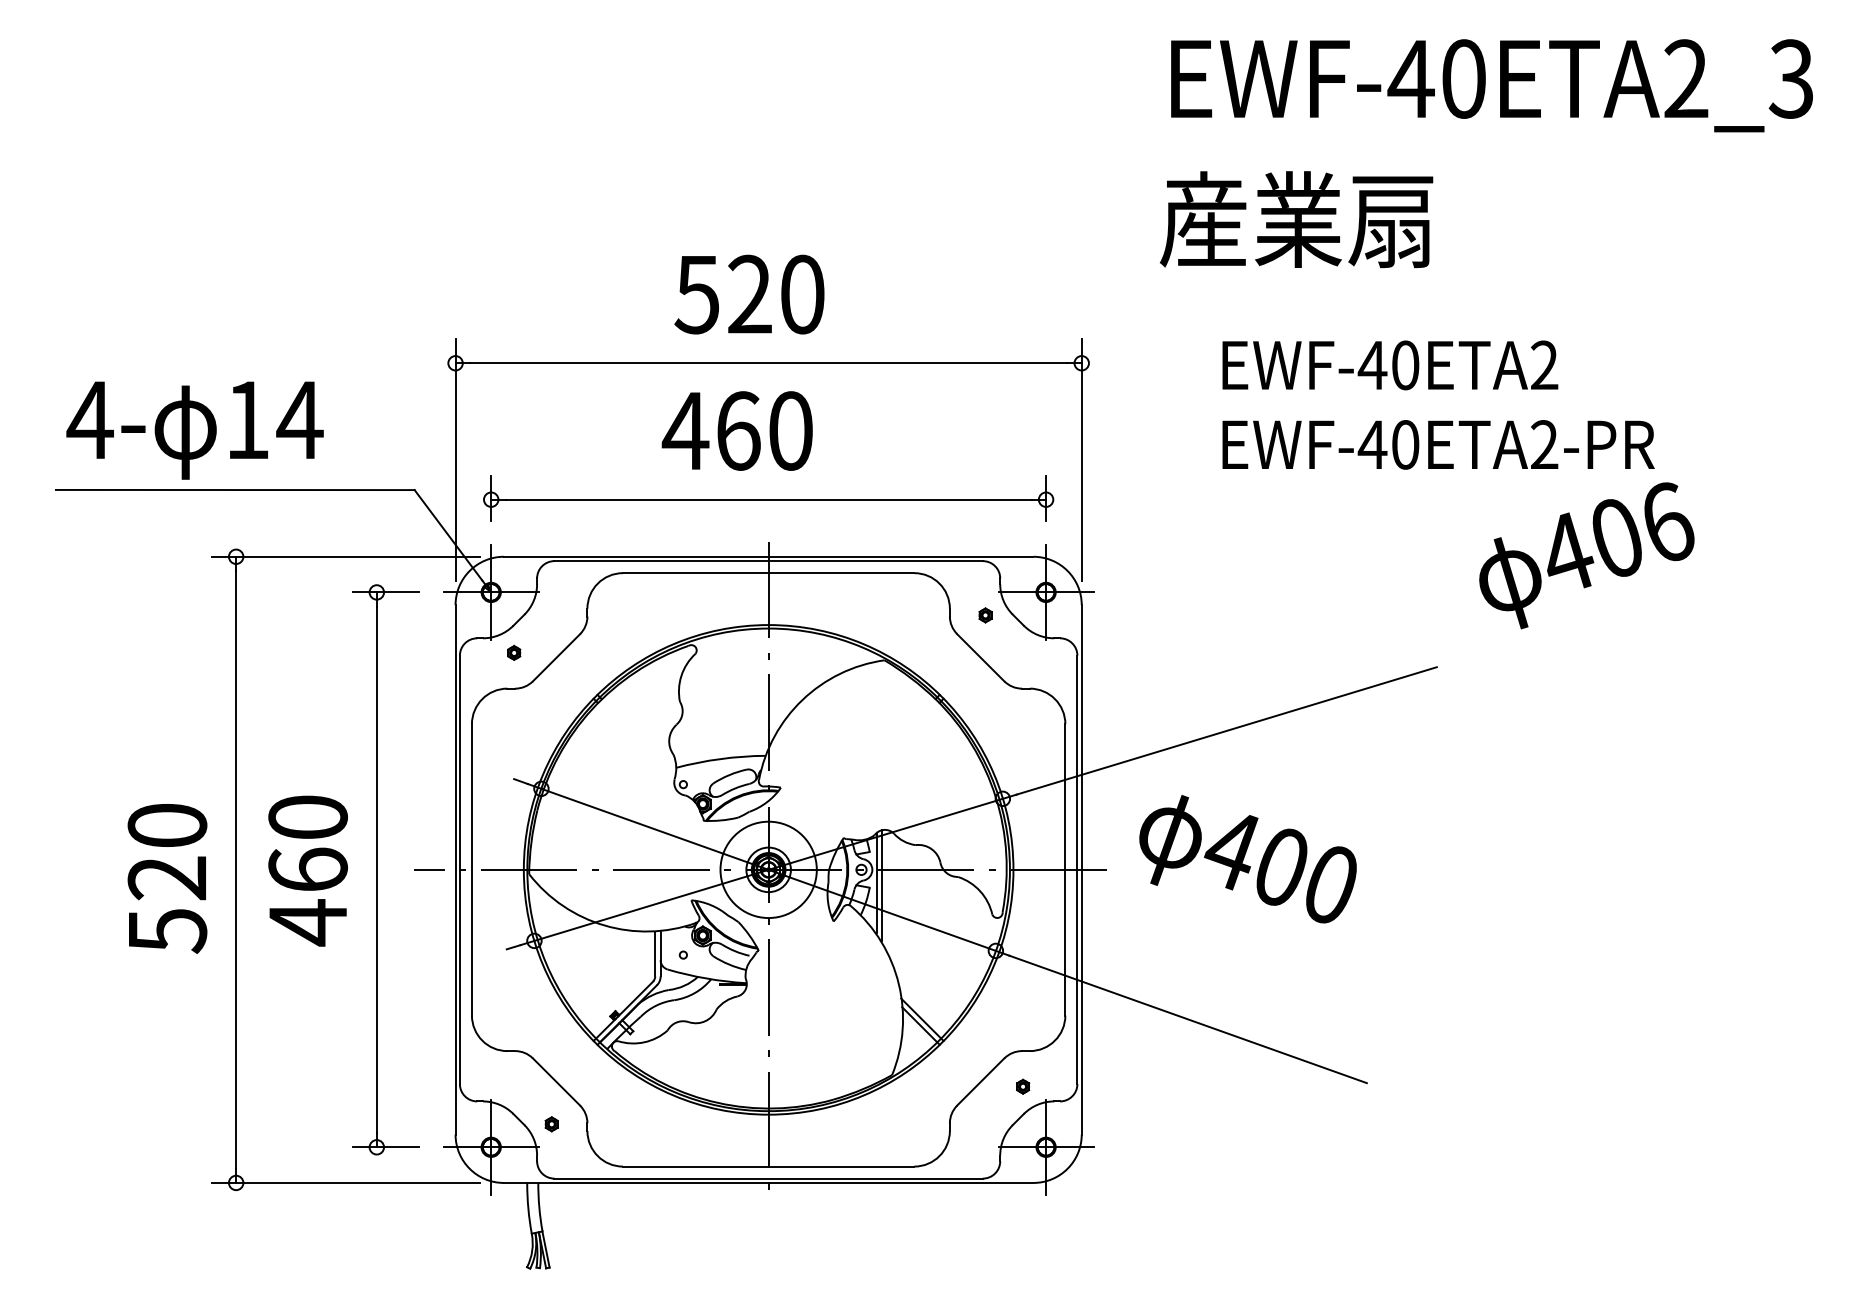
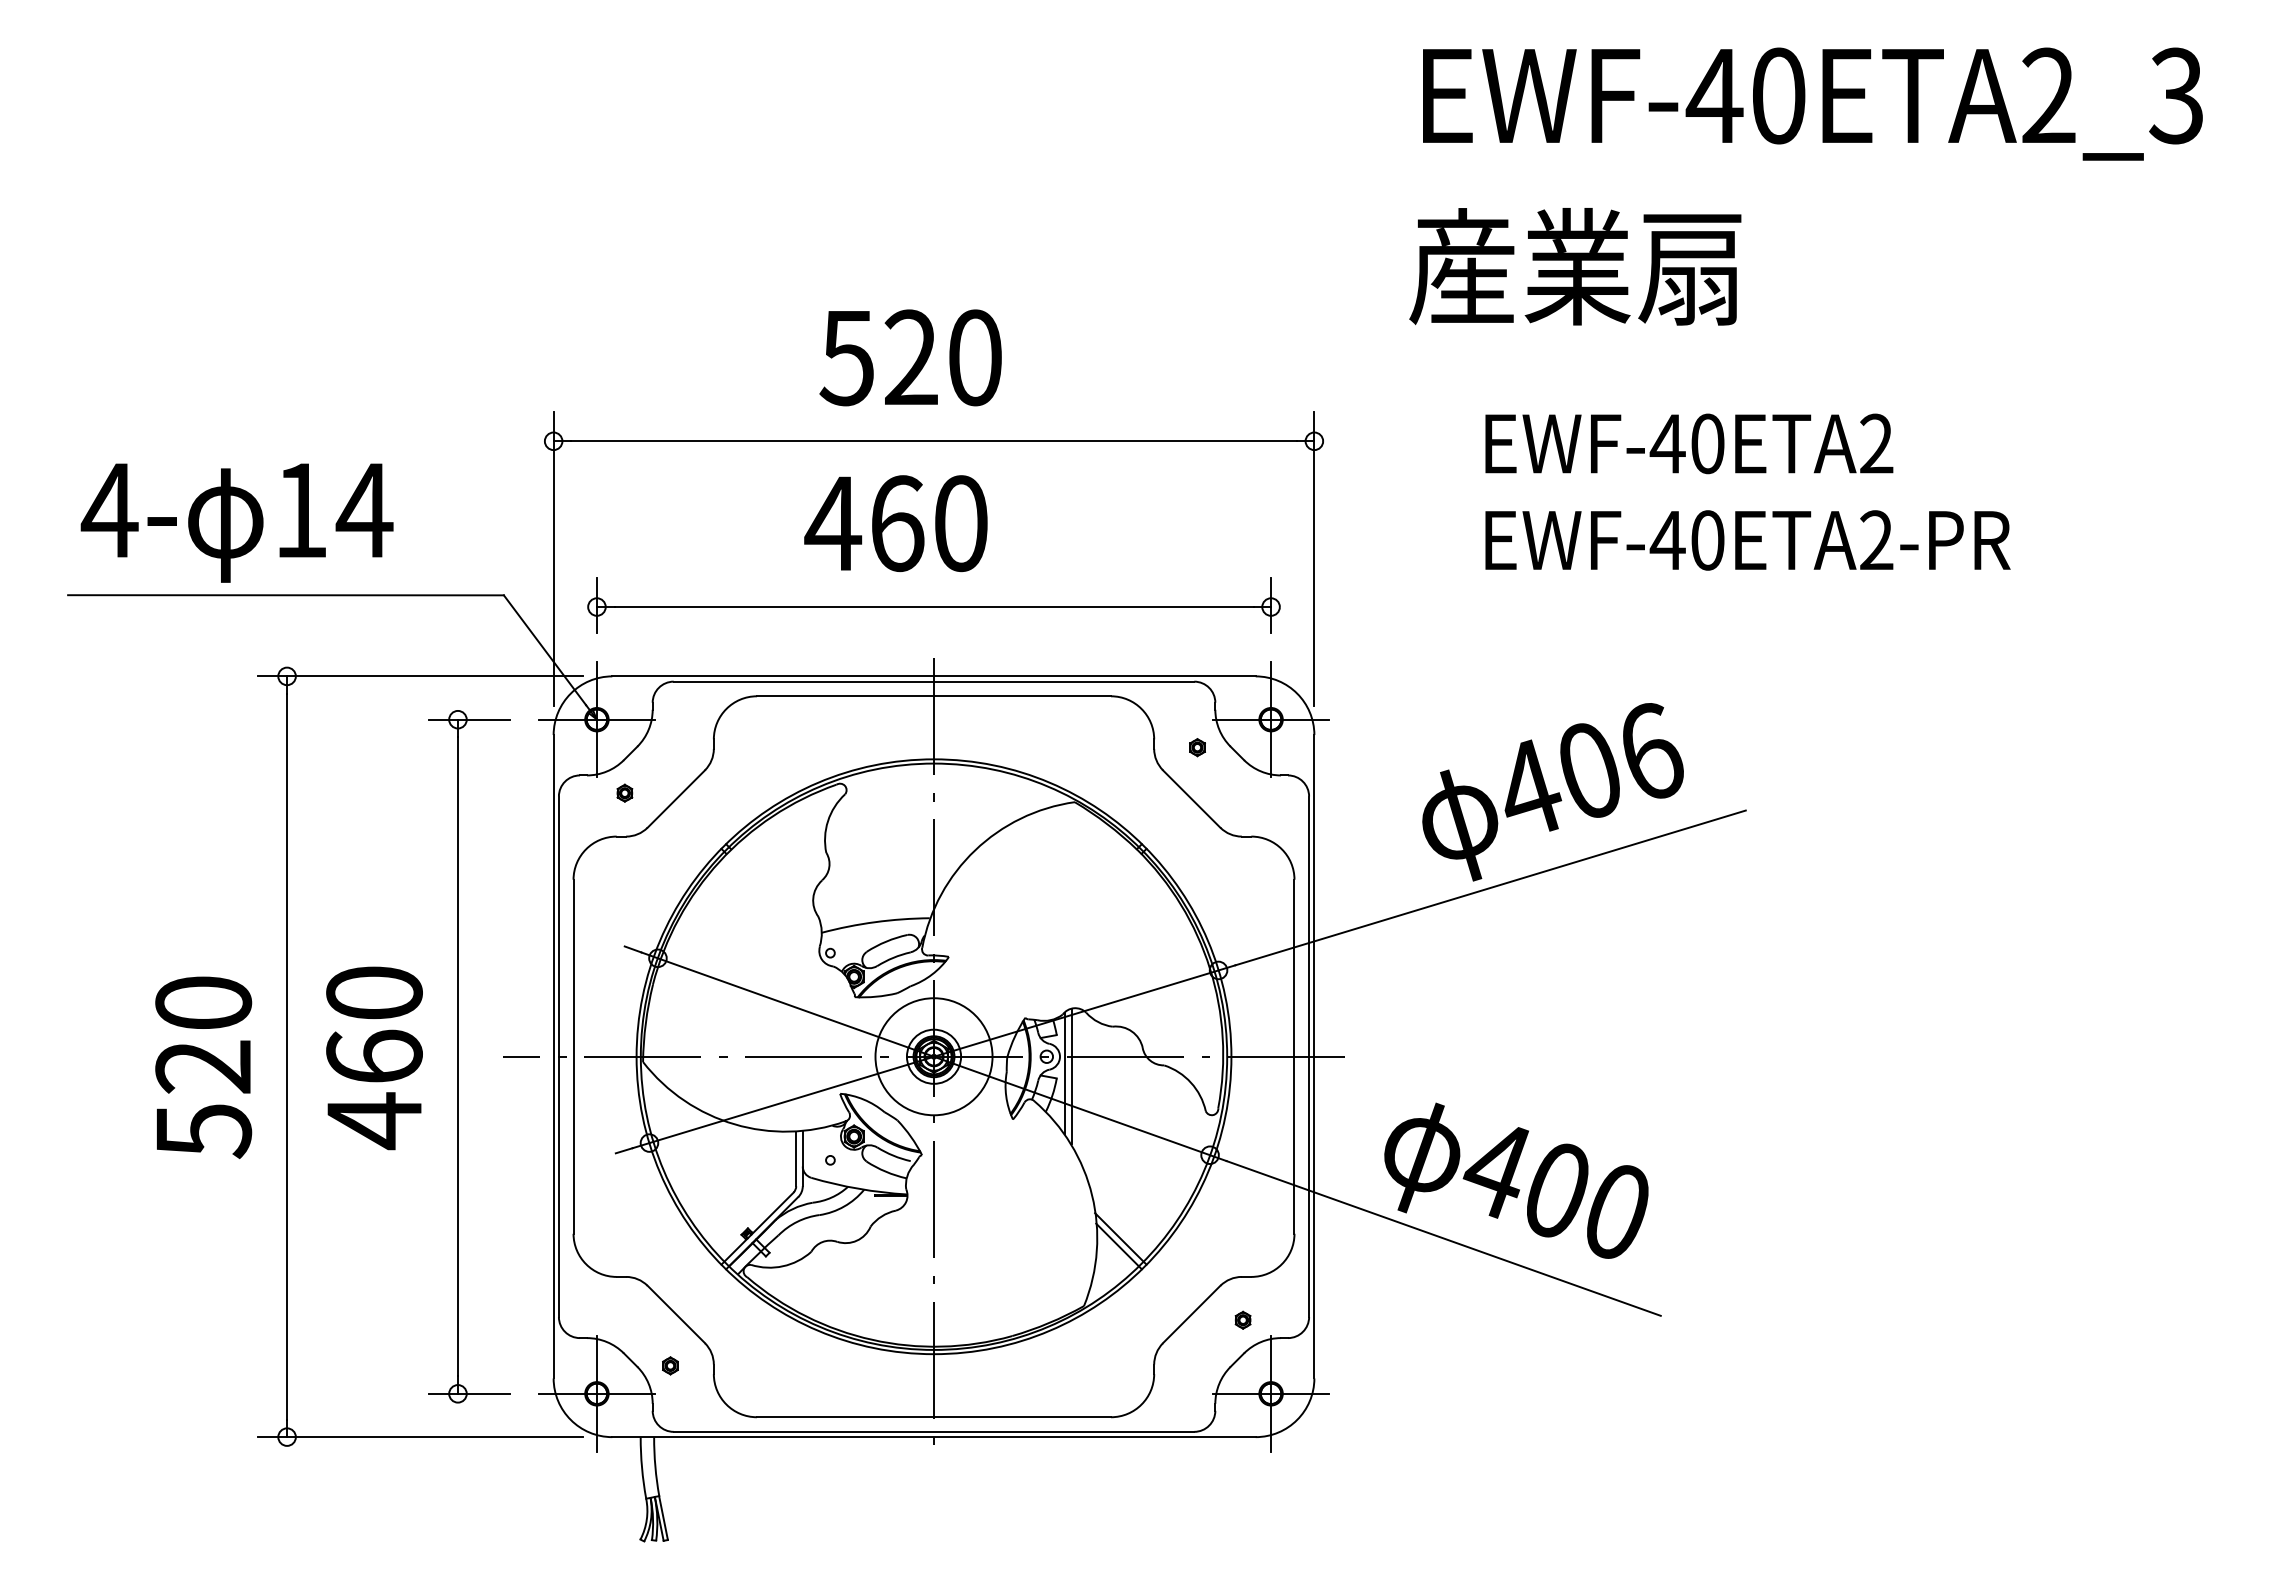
text: (1586, 556) -> (1552, 792), moved
text: (1248, 858) -> (1516, 1180), moved

